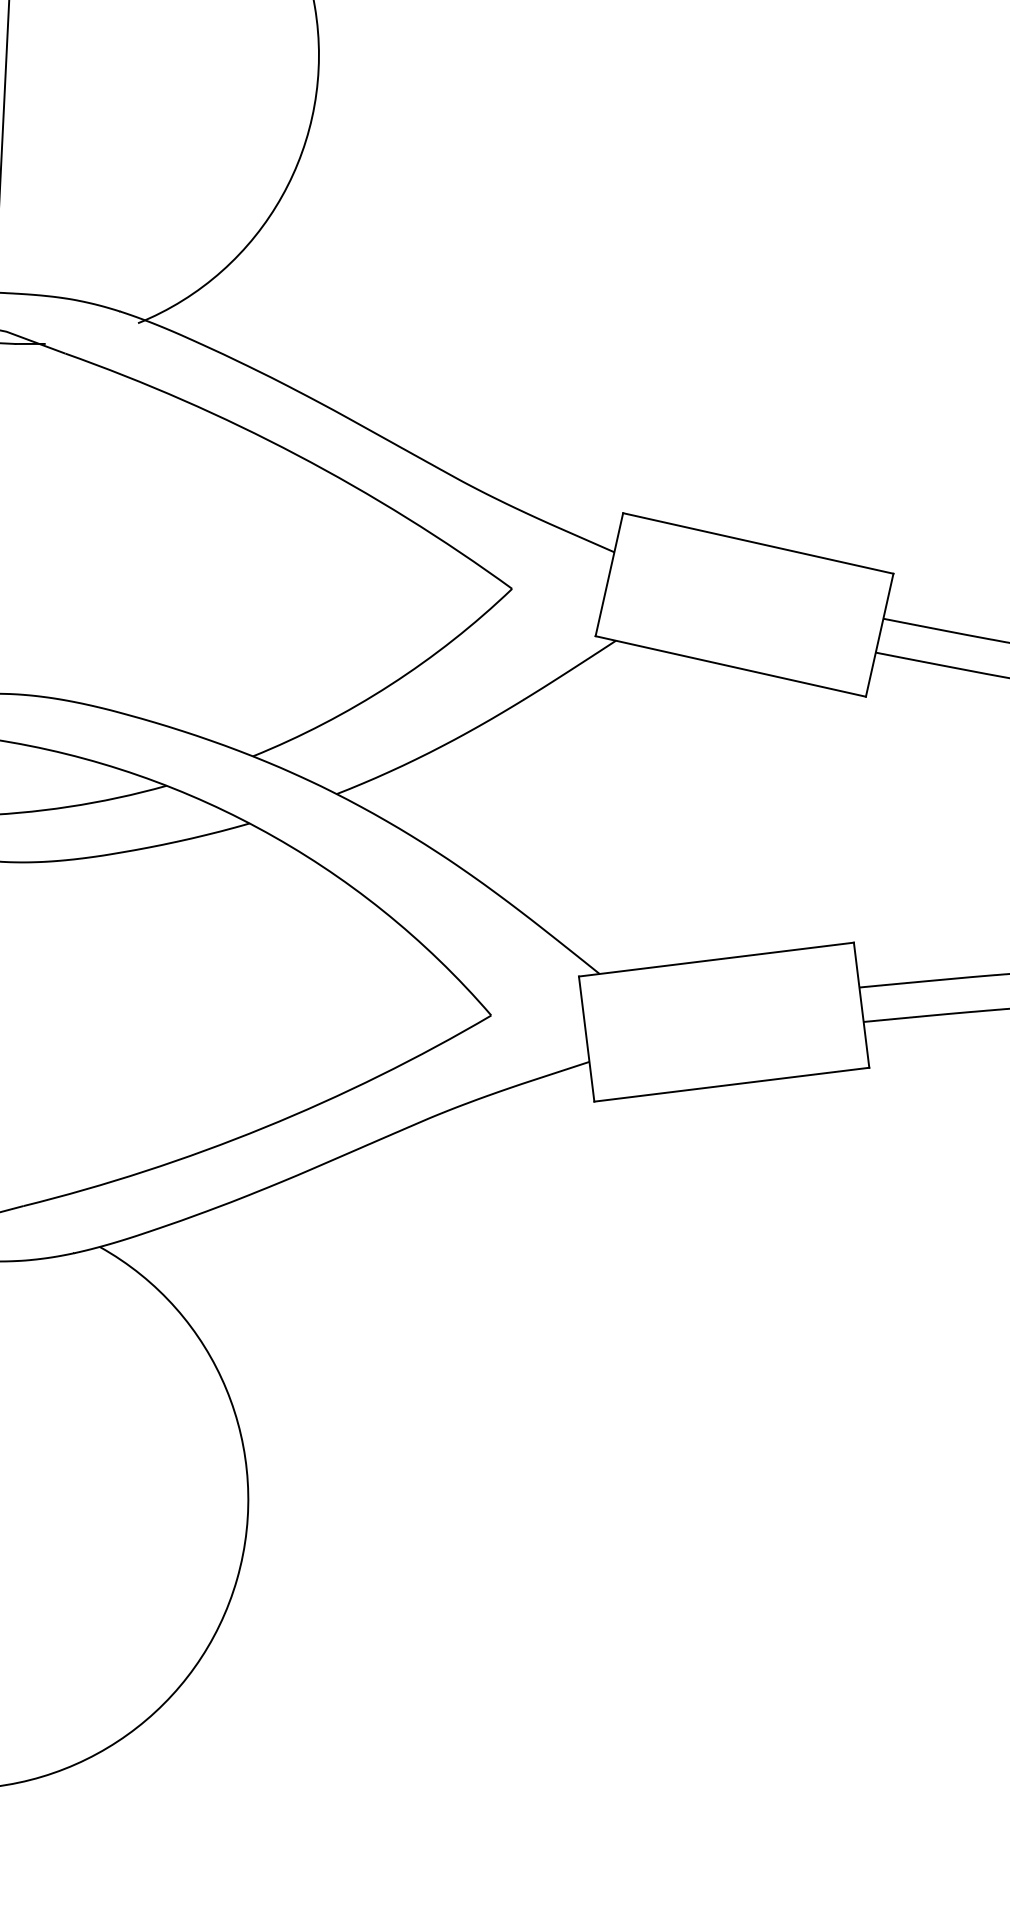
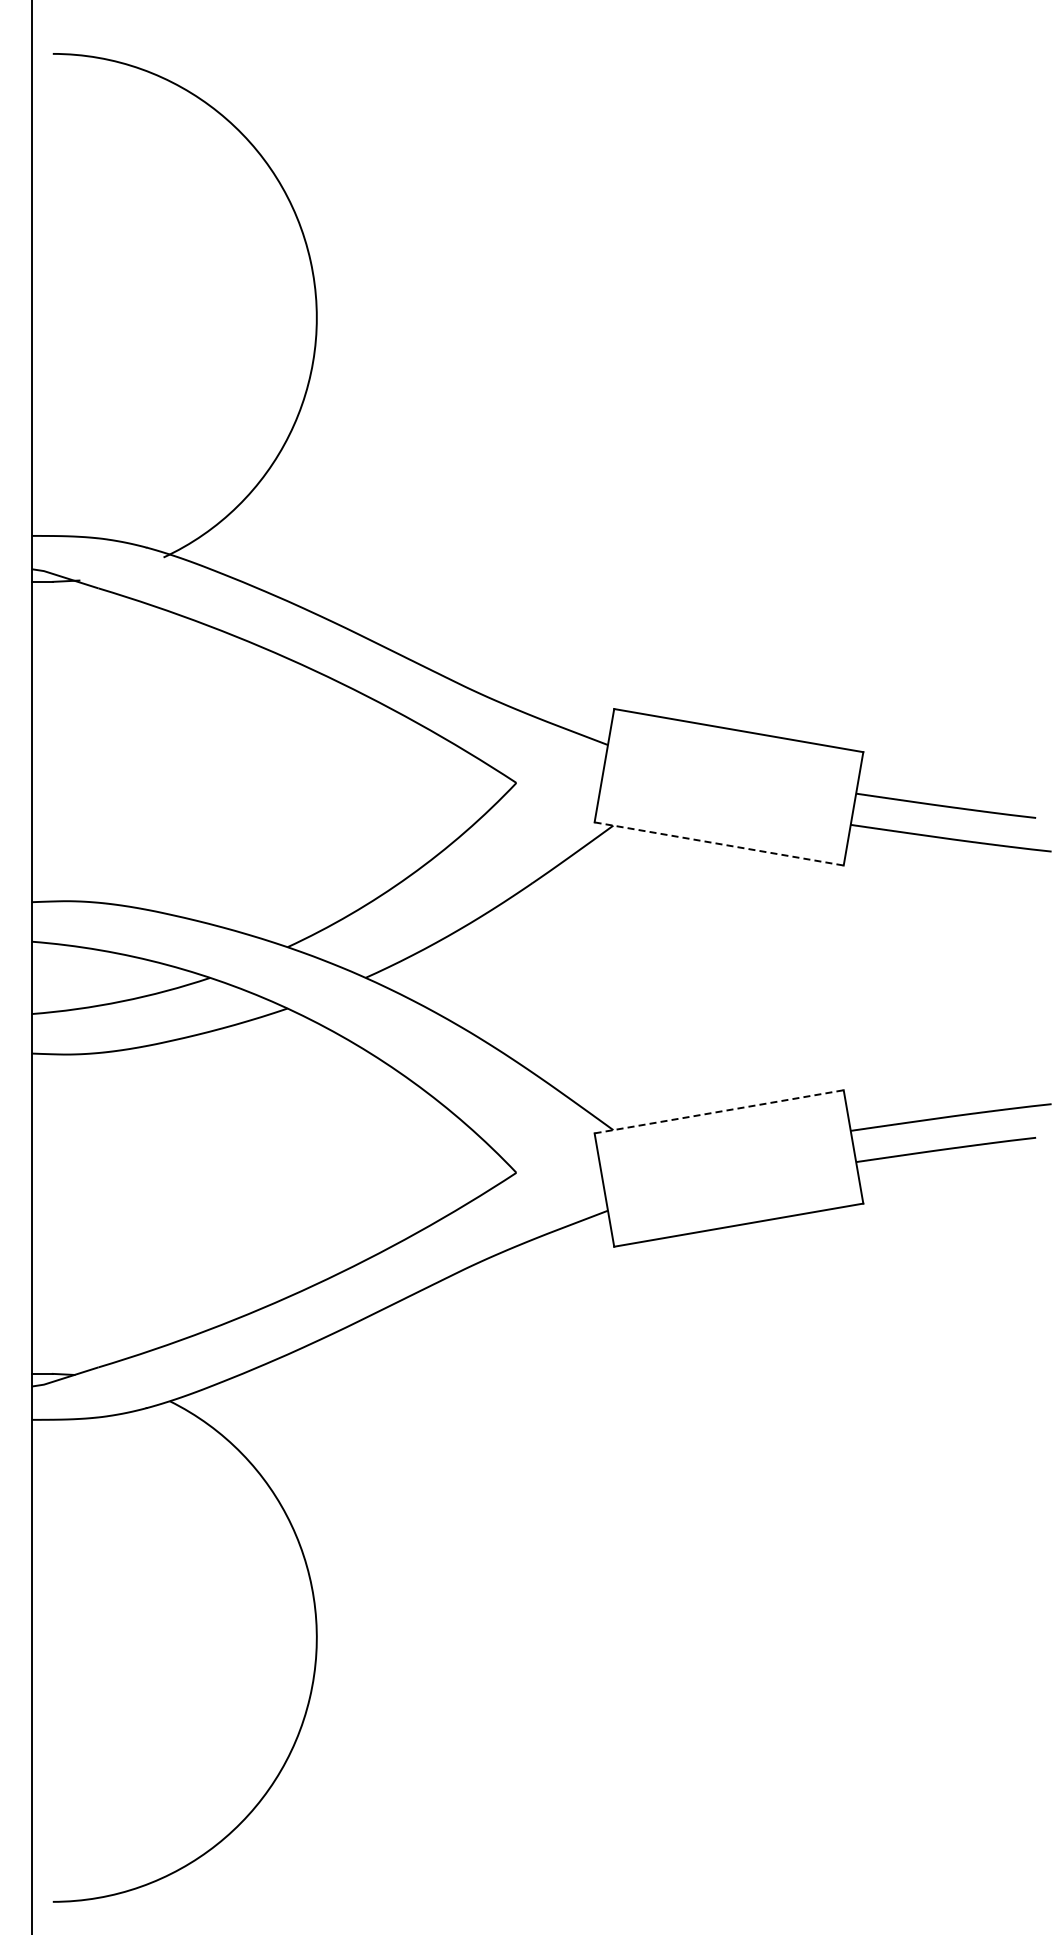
line: (731, 667) -> (719, 844), solid -> dashed
line: (716, 959) -> (719, 1111), solid -> dashed

